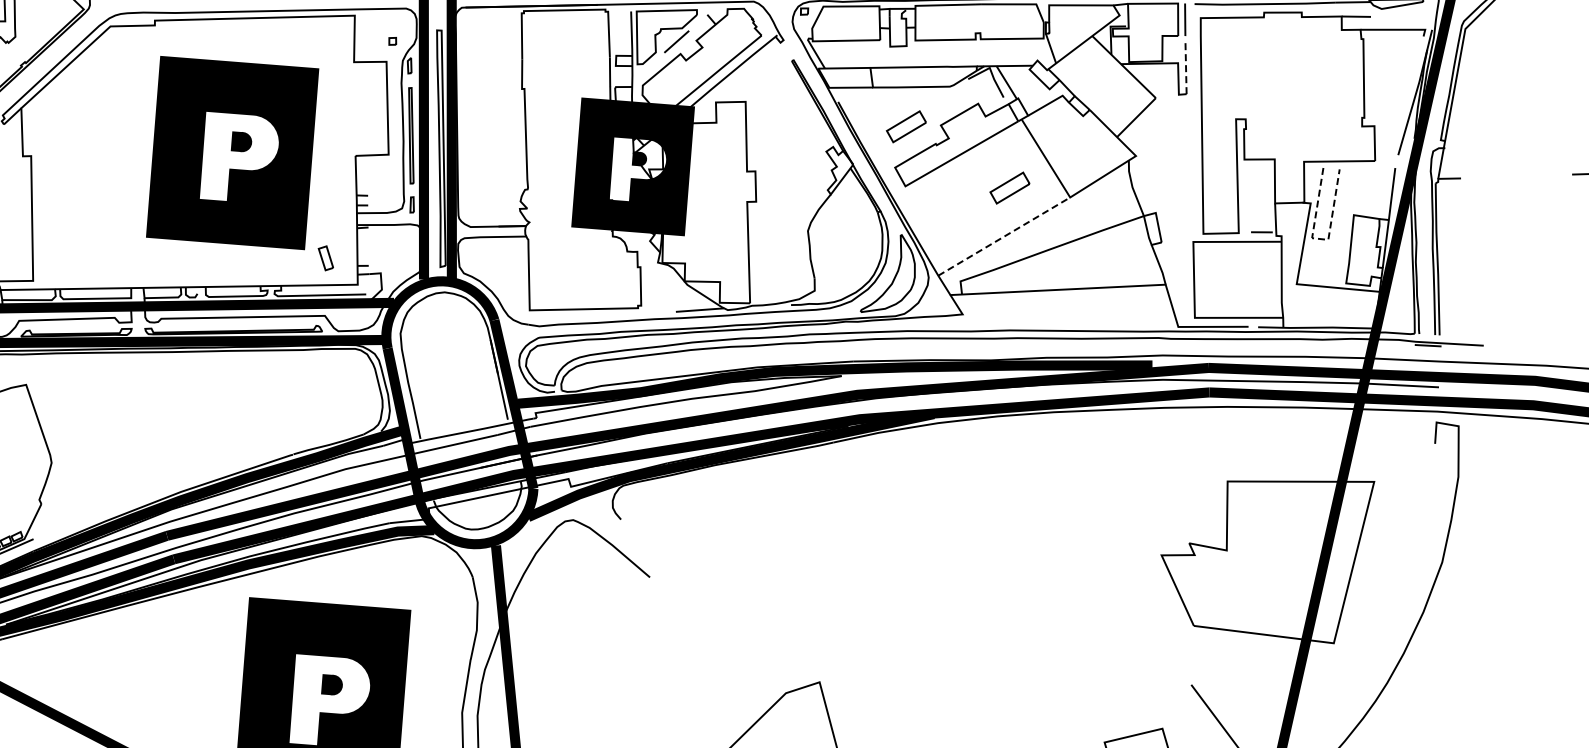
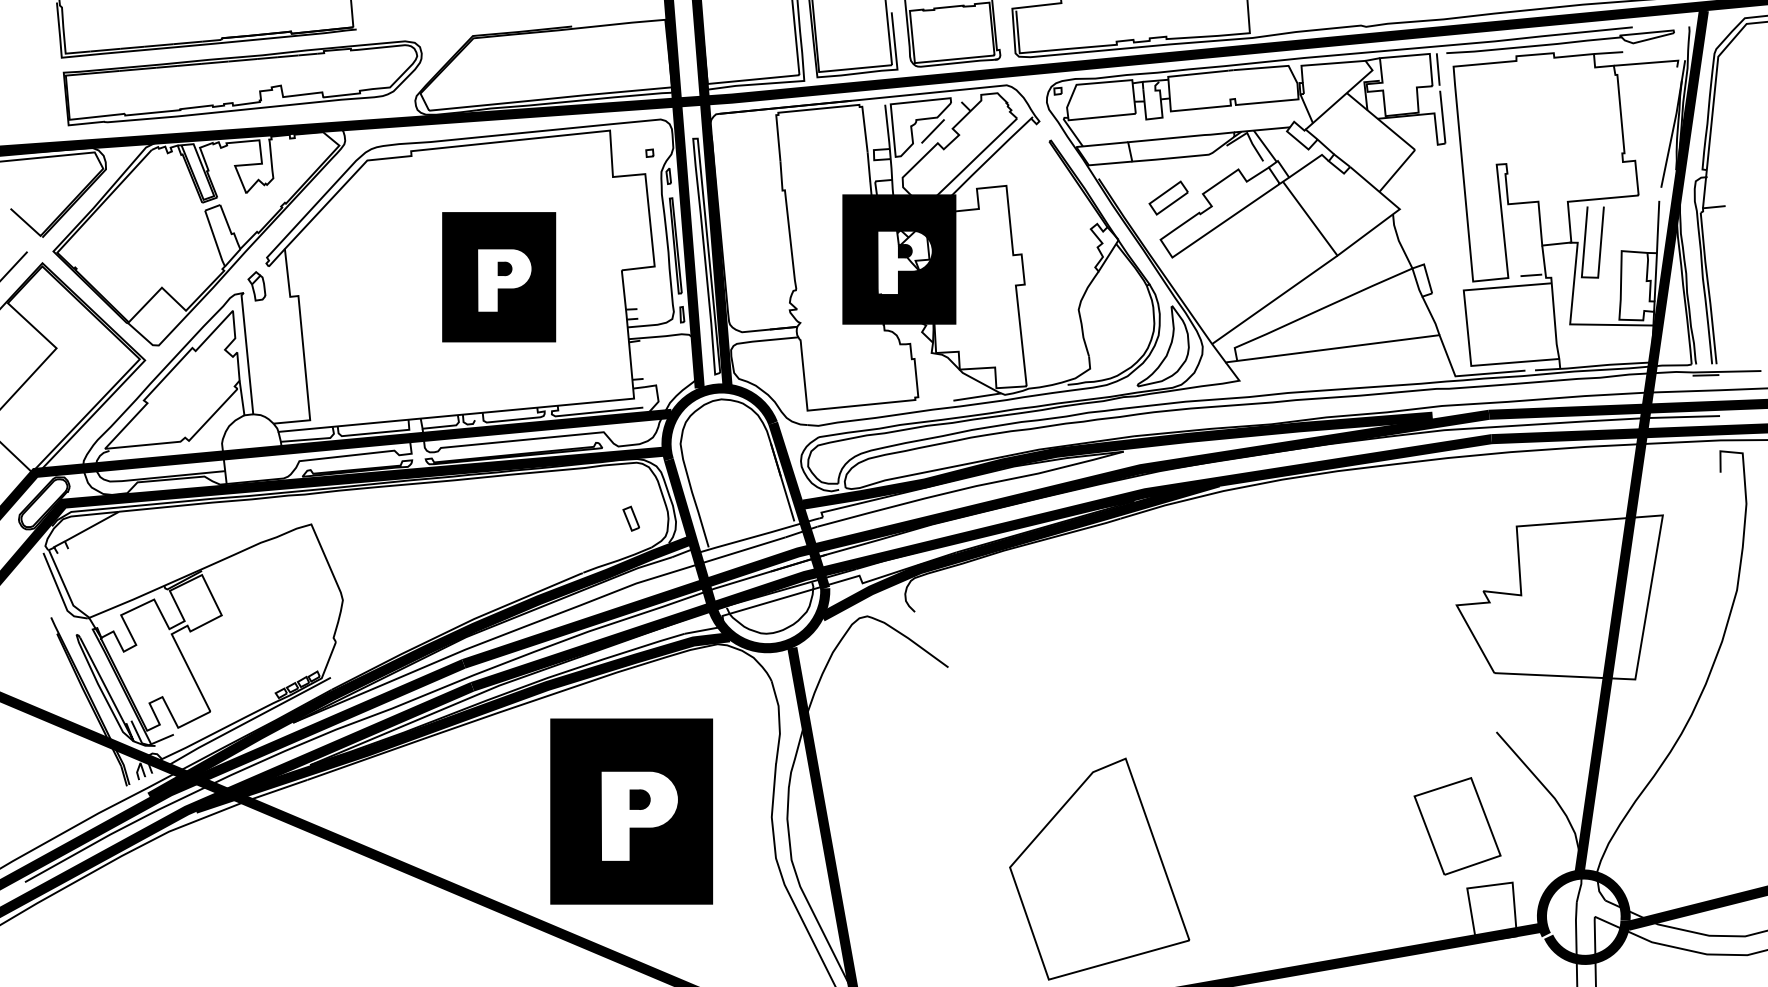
line: (1185, 66) -> (1442, 116), dashed -> solid
part: (233, 153) -> (499, 277), size x0.71
part: (1009, 187) -> (1276, 250), removed
line: (1003, 236) -> (1274, 299), dashed -> solid
line: (1320, 239) -> (1590, 277), dashed -> solid
part: (325, 257) -> (630, 518), moved

